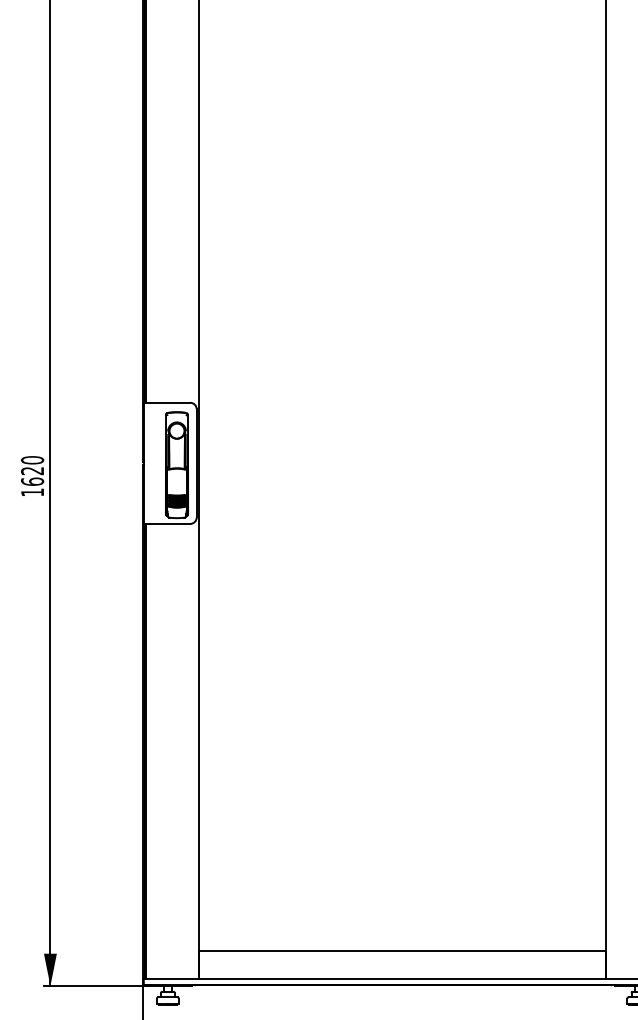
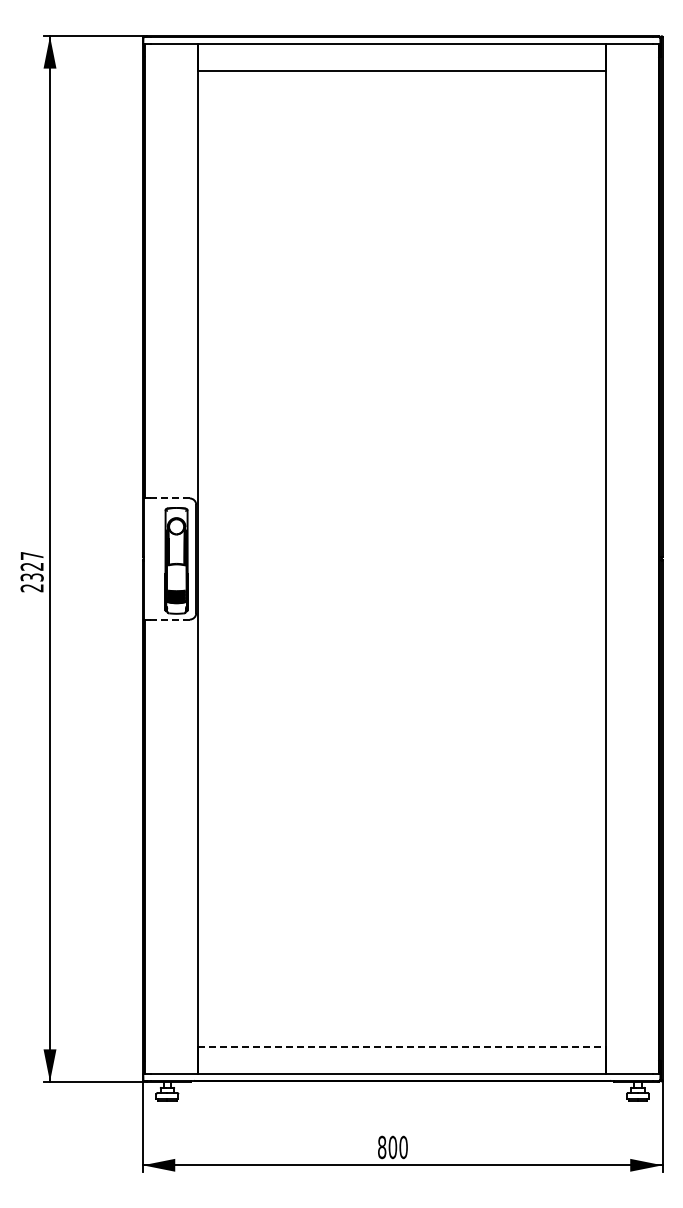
line: (169, 402) -> (169, 498), solid -> dashed
text: (31, 475) -> (31, 571), 1620 -> 2327
line: (169, 523) -> (169, 619), solid -> dashed
line: (401, 950) -> (401, 1046), solid -> dashed

